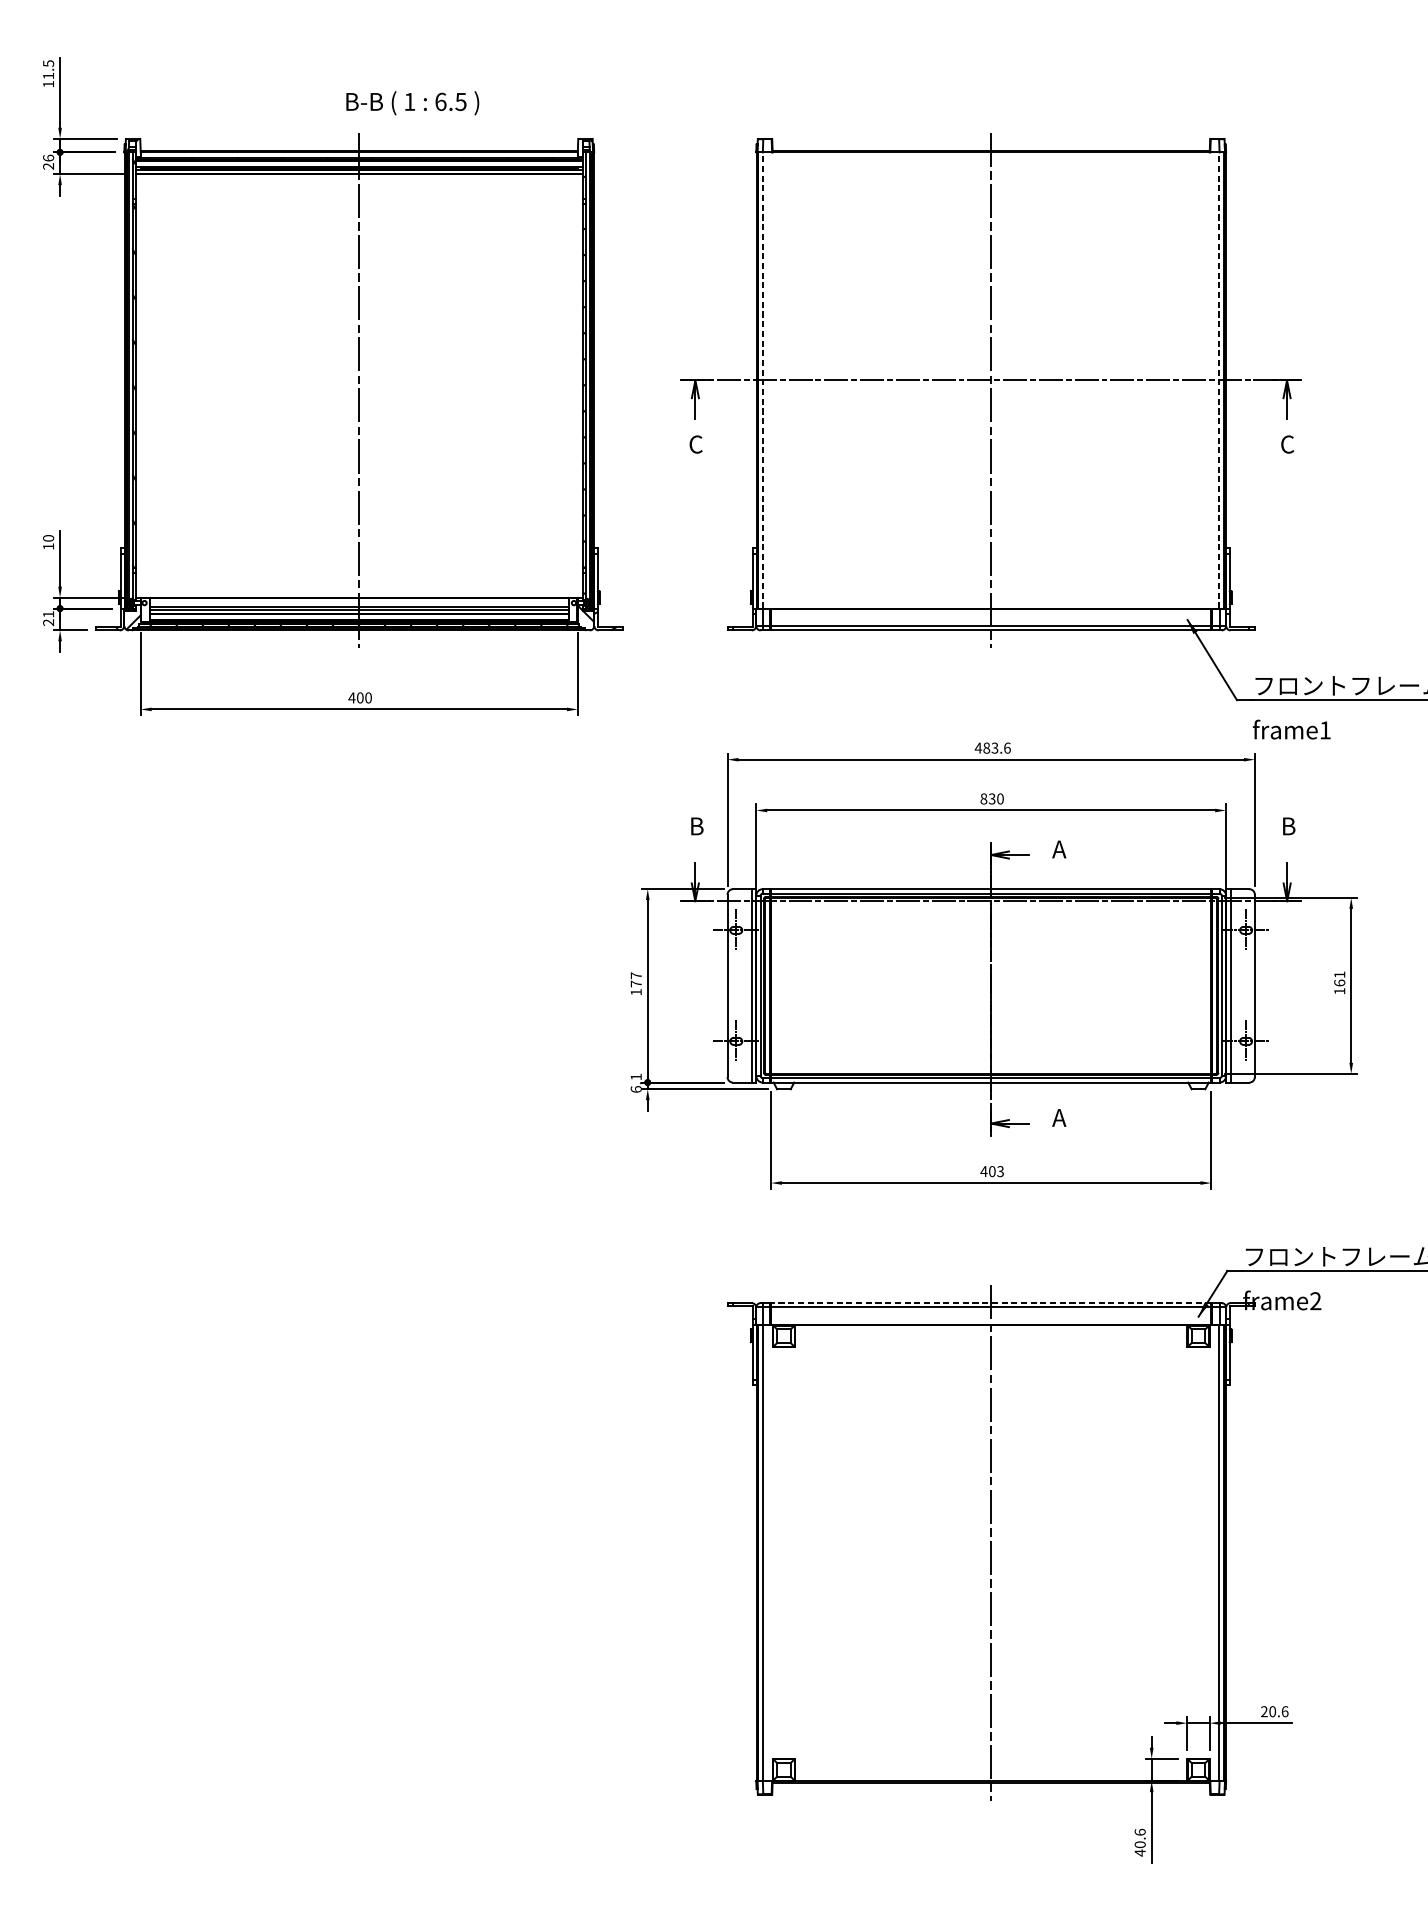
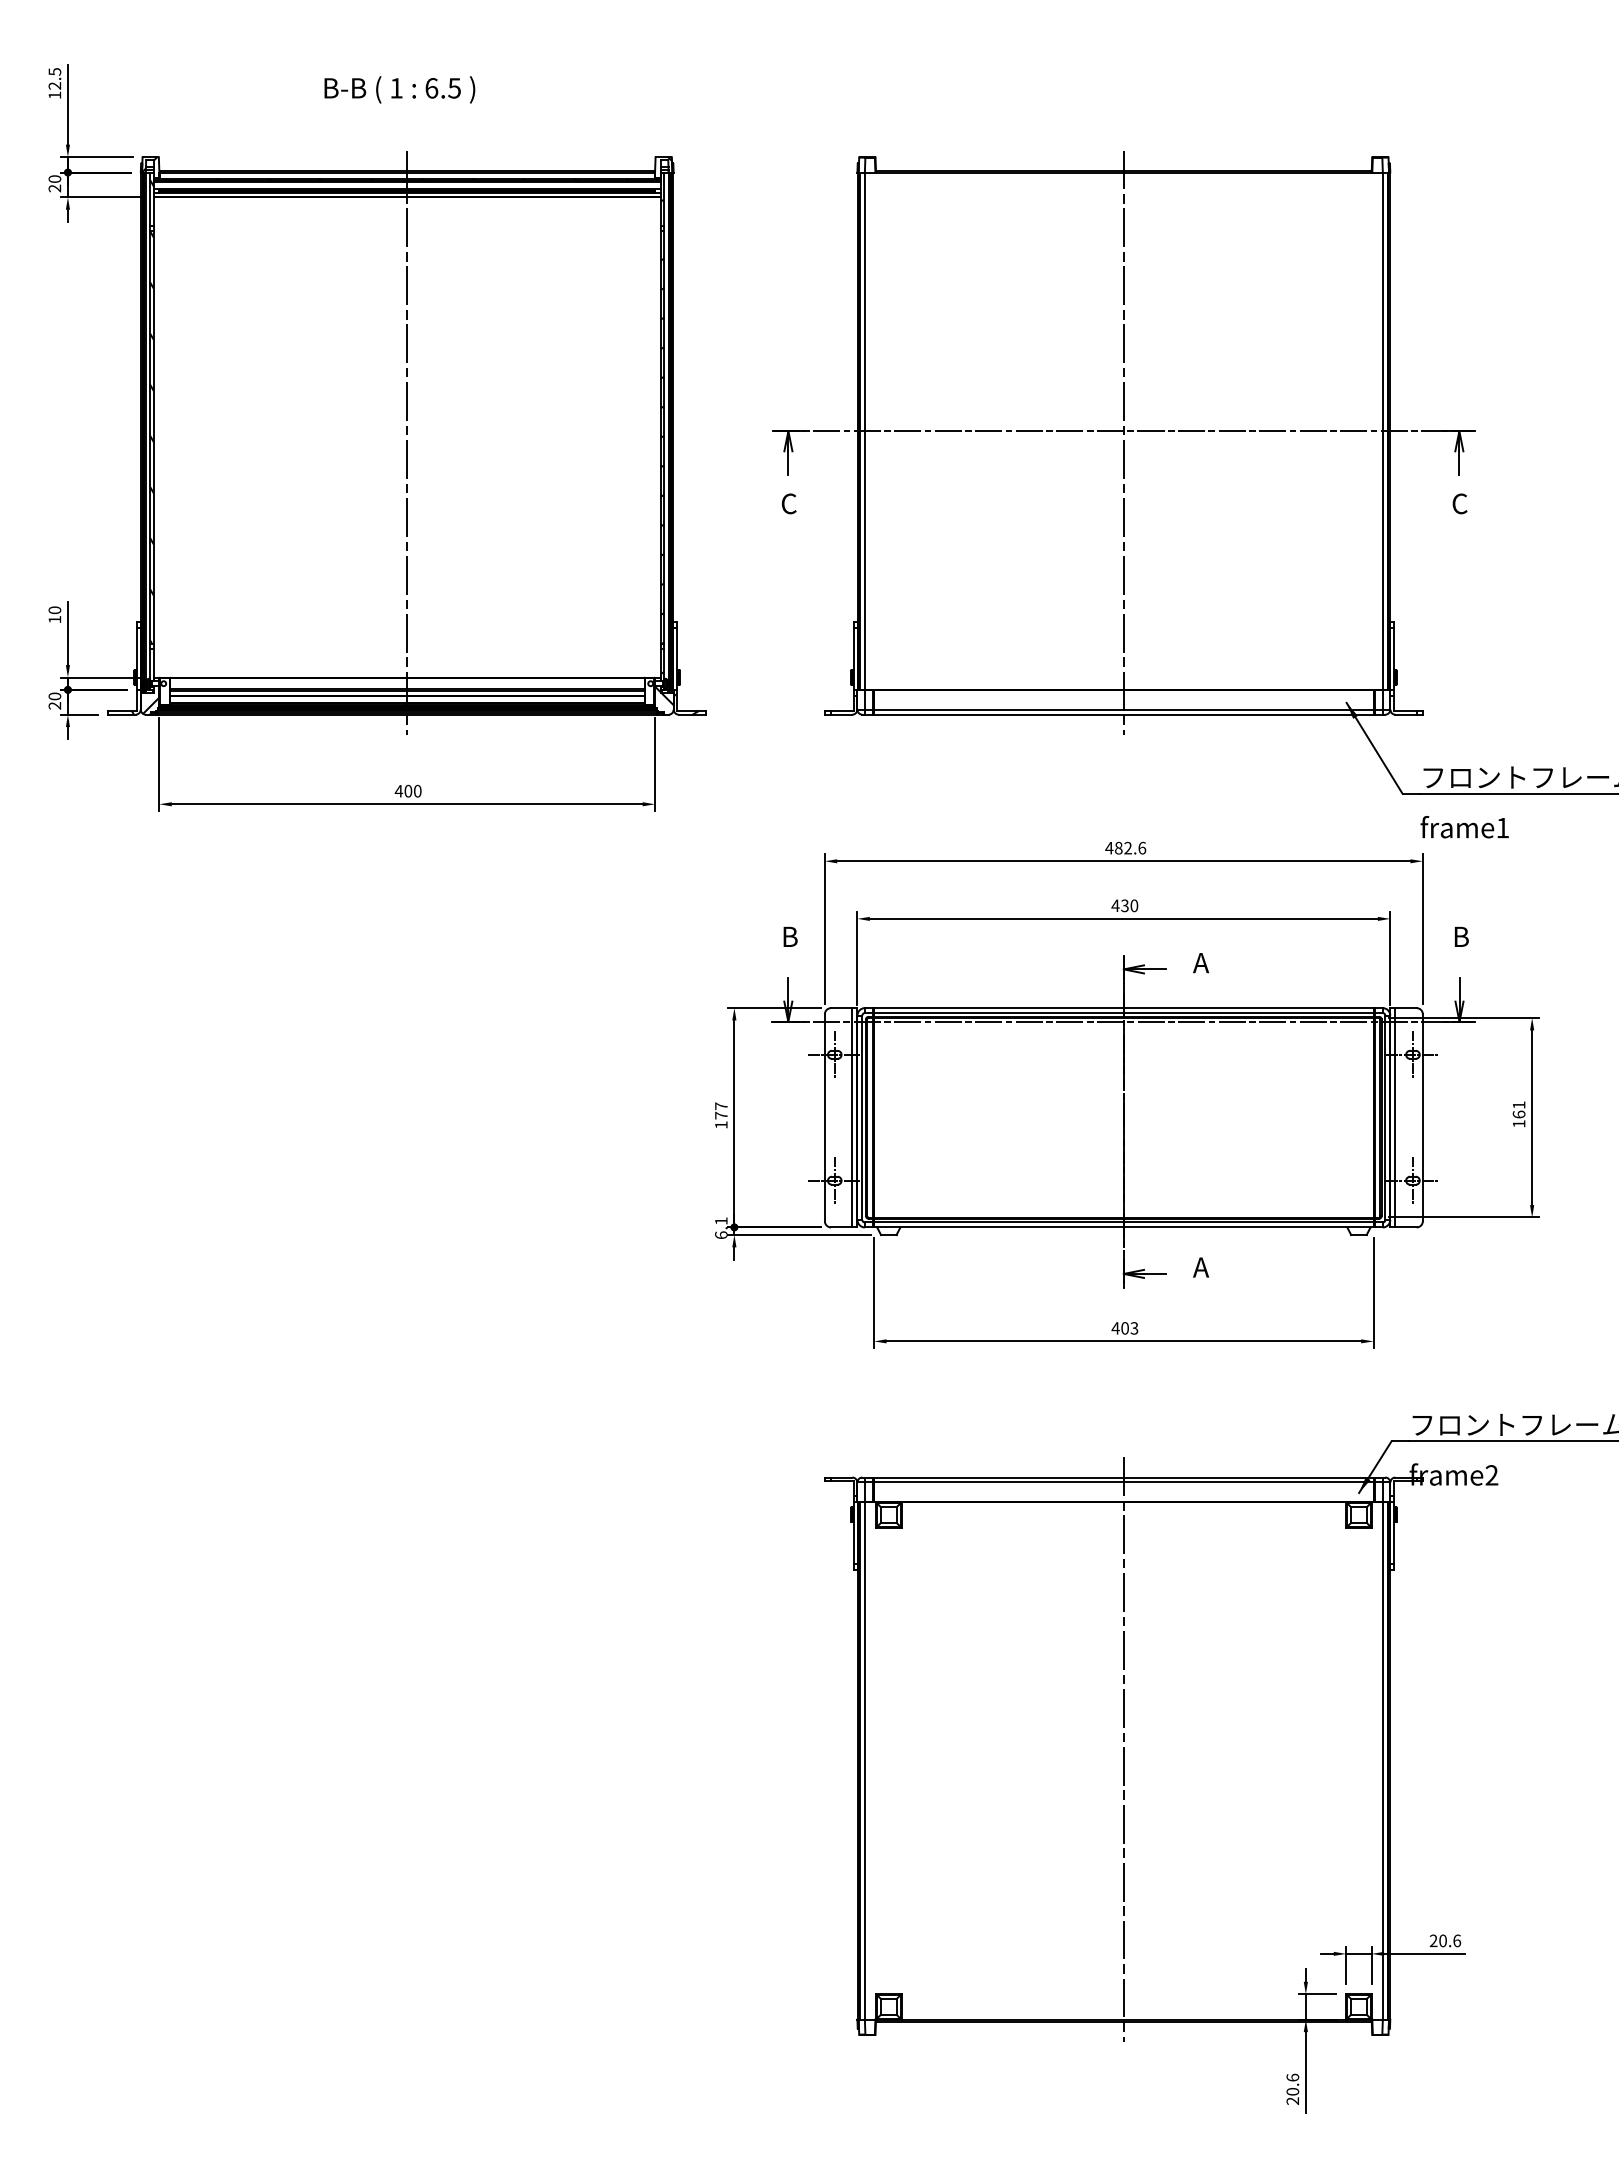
text: (48, 75) -> (54, 85), 11.5 -> 12.5
text: (412, 102) -> (399, 89), moved
text: (48, 157) -> (54, 178), 26 -> 20
line: (763, 380) -> (865, 431), dashed -> solid
line: (1219, 380) -> (1382, 431), dashed -> solid
text: (48, 614) -> (54, 696), 21 -> 20
text: (994, 748) -> (1127, 848), 483.6 -> 482.6
text: (983, 798) -> (1115, 905), 830 -> 430
line: (990, 1303) -> (1123, 1477), dashed -> solid
text: (1139, 1853) -> (1292, 2101), 40.6 -> 20.6

